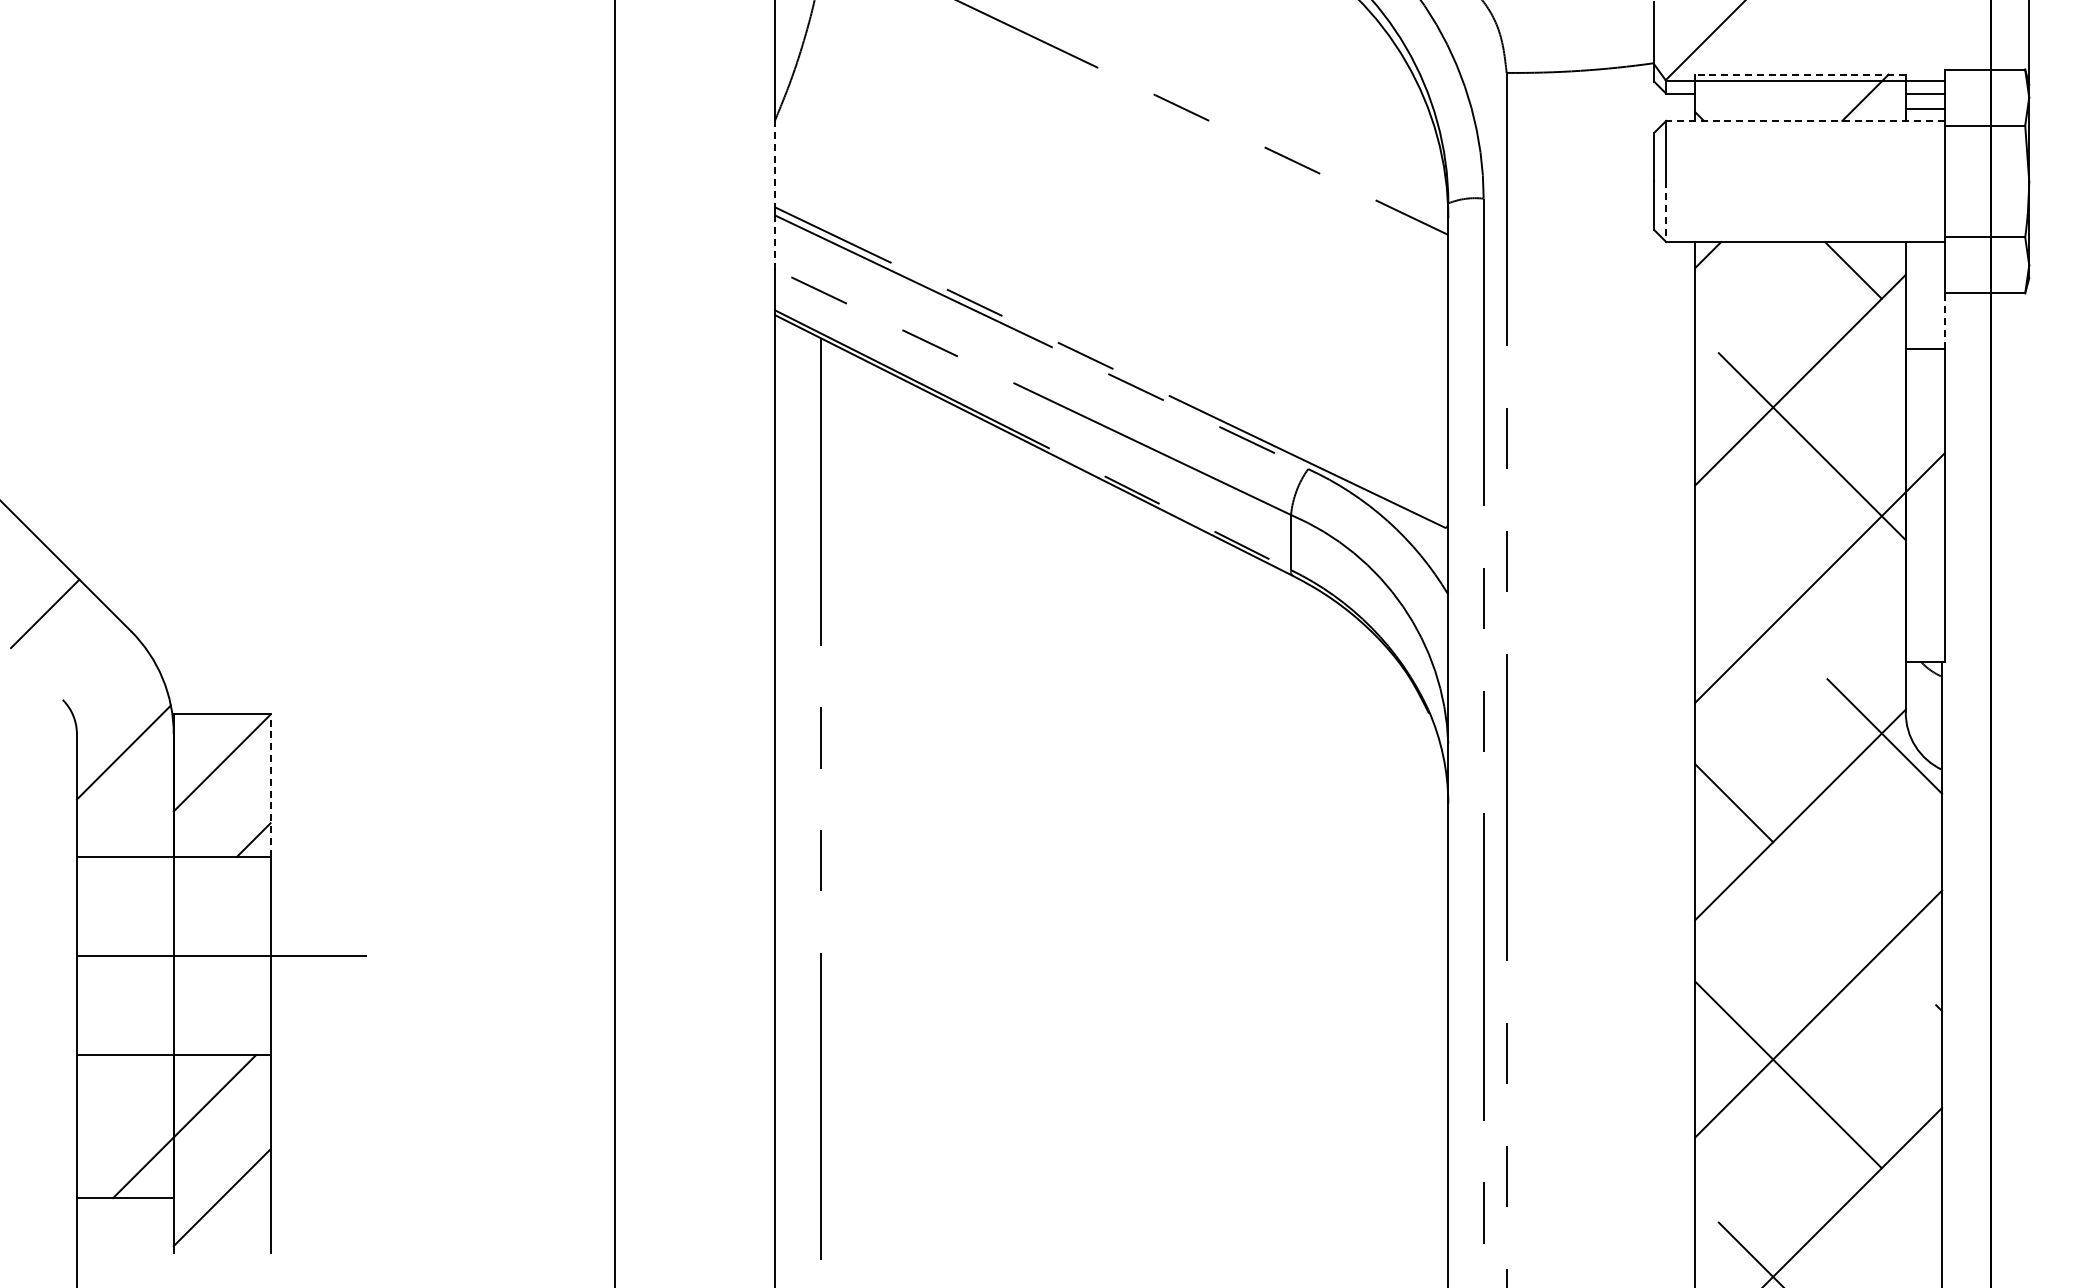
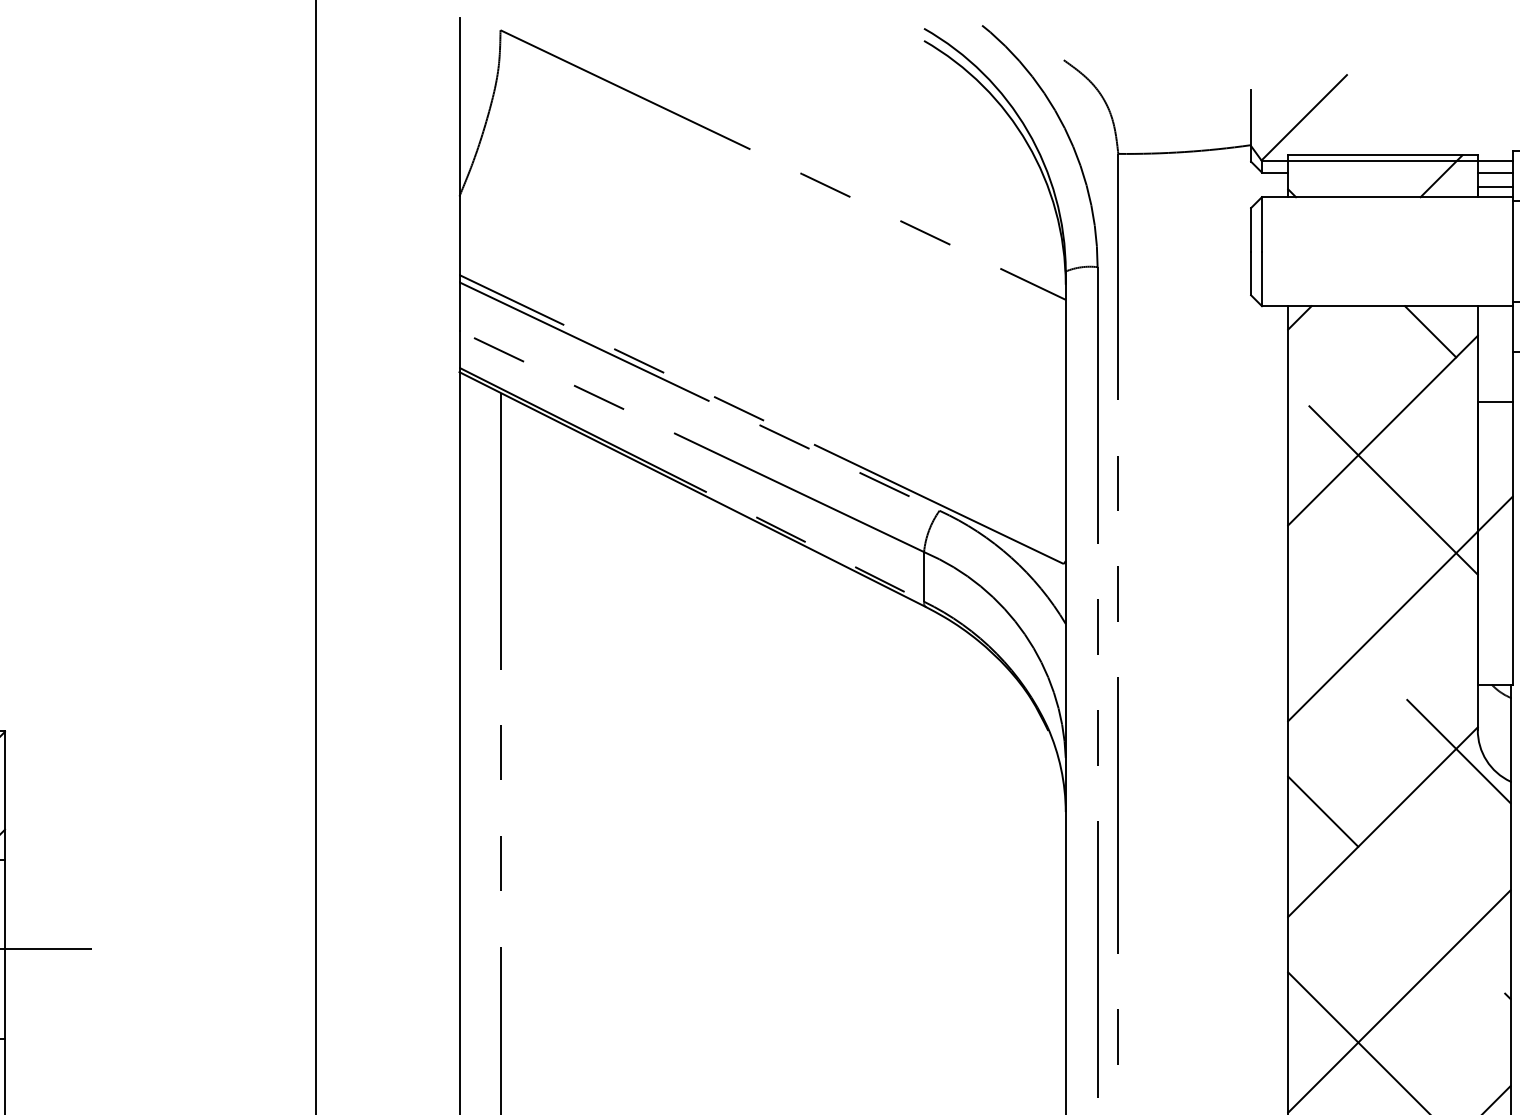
line: (1800, 74) -> (1382, 155), dashed -> solid
line: (1804, 120) -> (1386, 196), dashed -> solid
line: (775, 163) -> (459, 235), dashed -> solid
line: (1666, 212) -> (1262, 279), dashed -> solid
line: (775, 242) -> (459, 306), dashed -> solid
line: (1944, 321) -> (1512, 377), dashed -> solid
line: (270, 784) -> (4, 794), dashed -> solid

